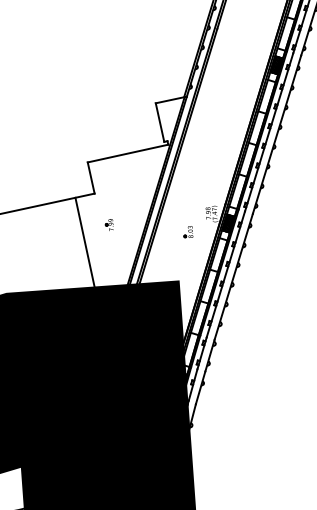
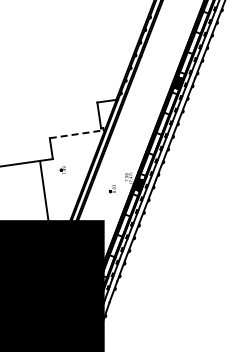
line: (129, 153) -> (77, 134), solid -> dashed
part: (108, 225) -> (62, 170), moved

